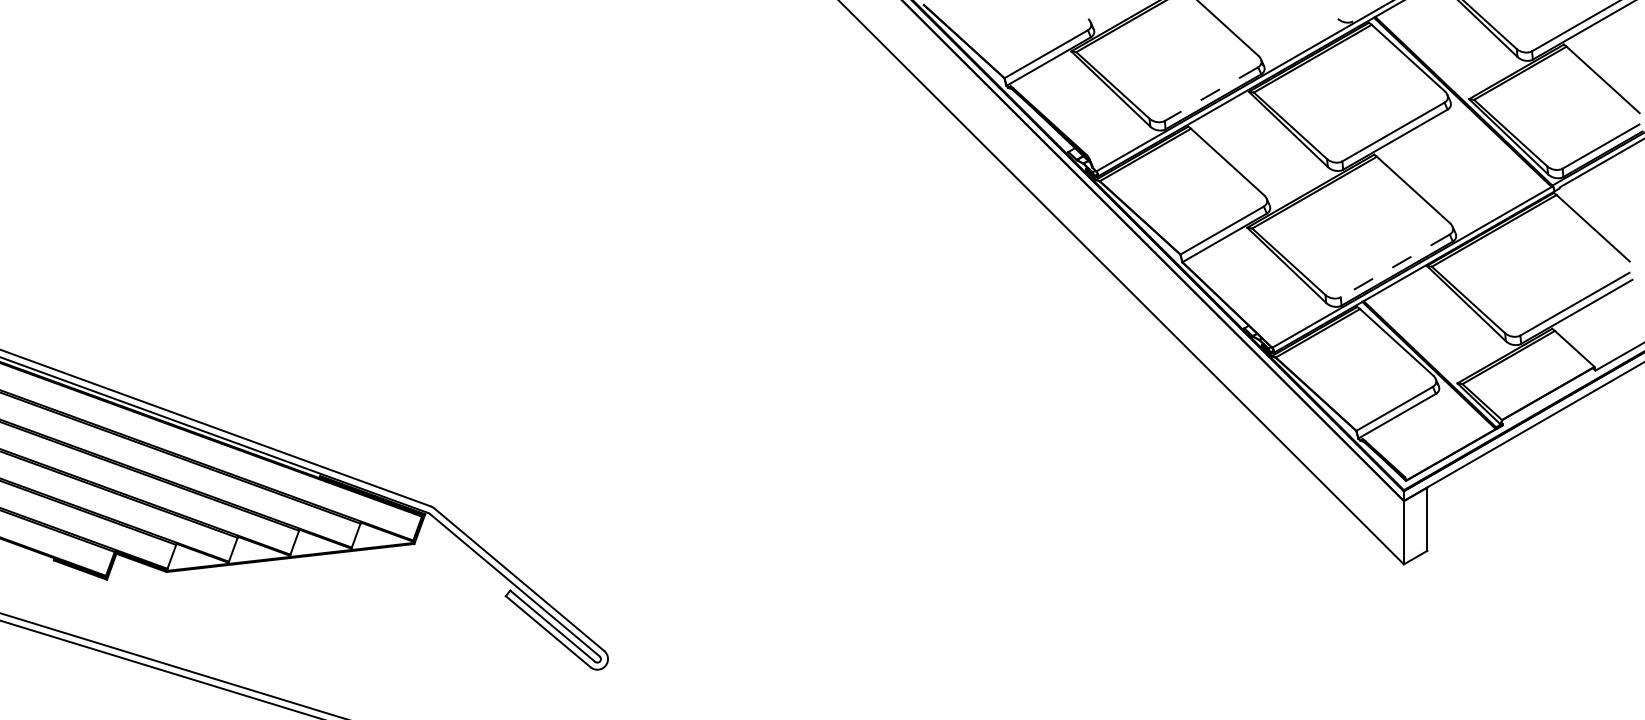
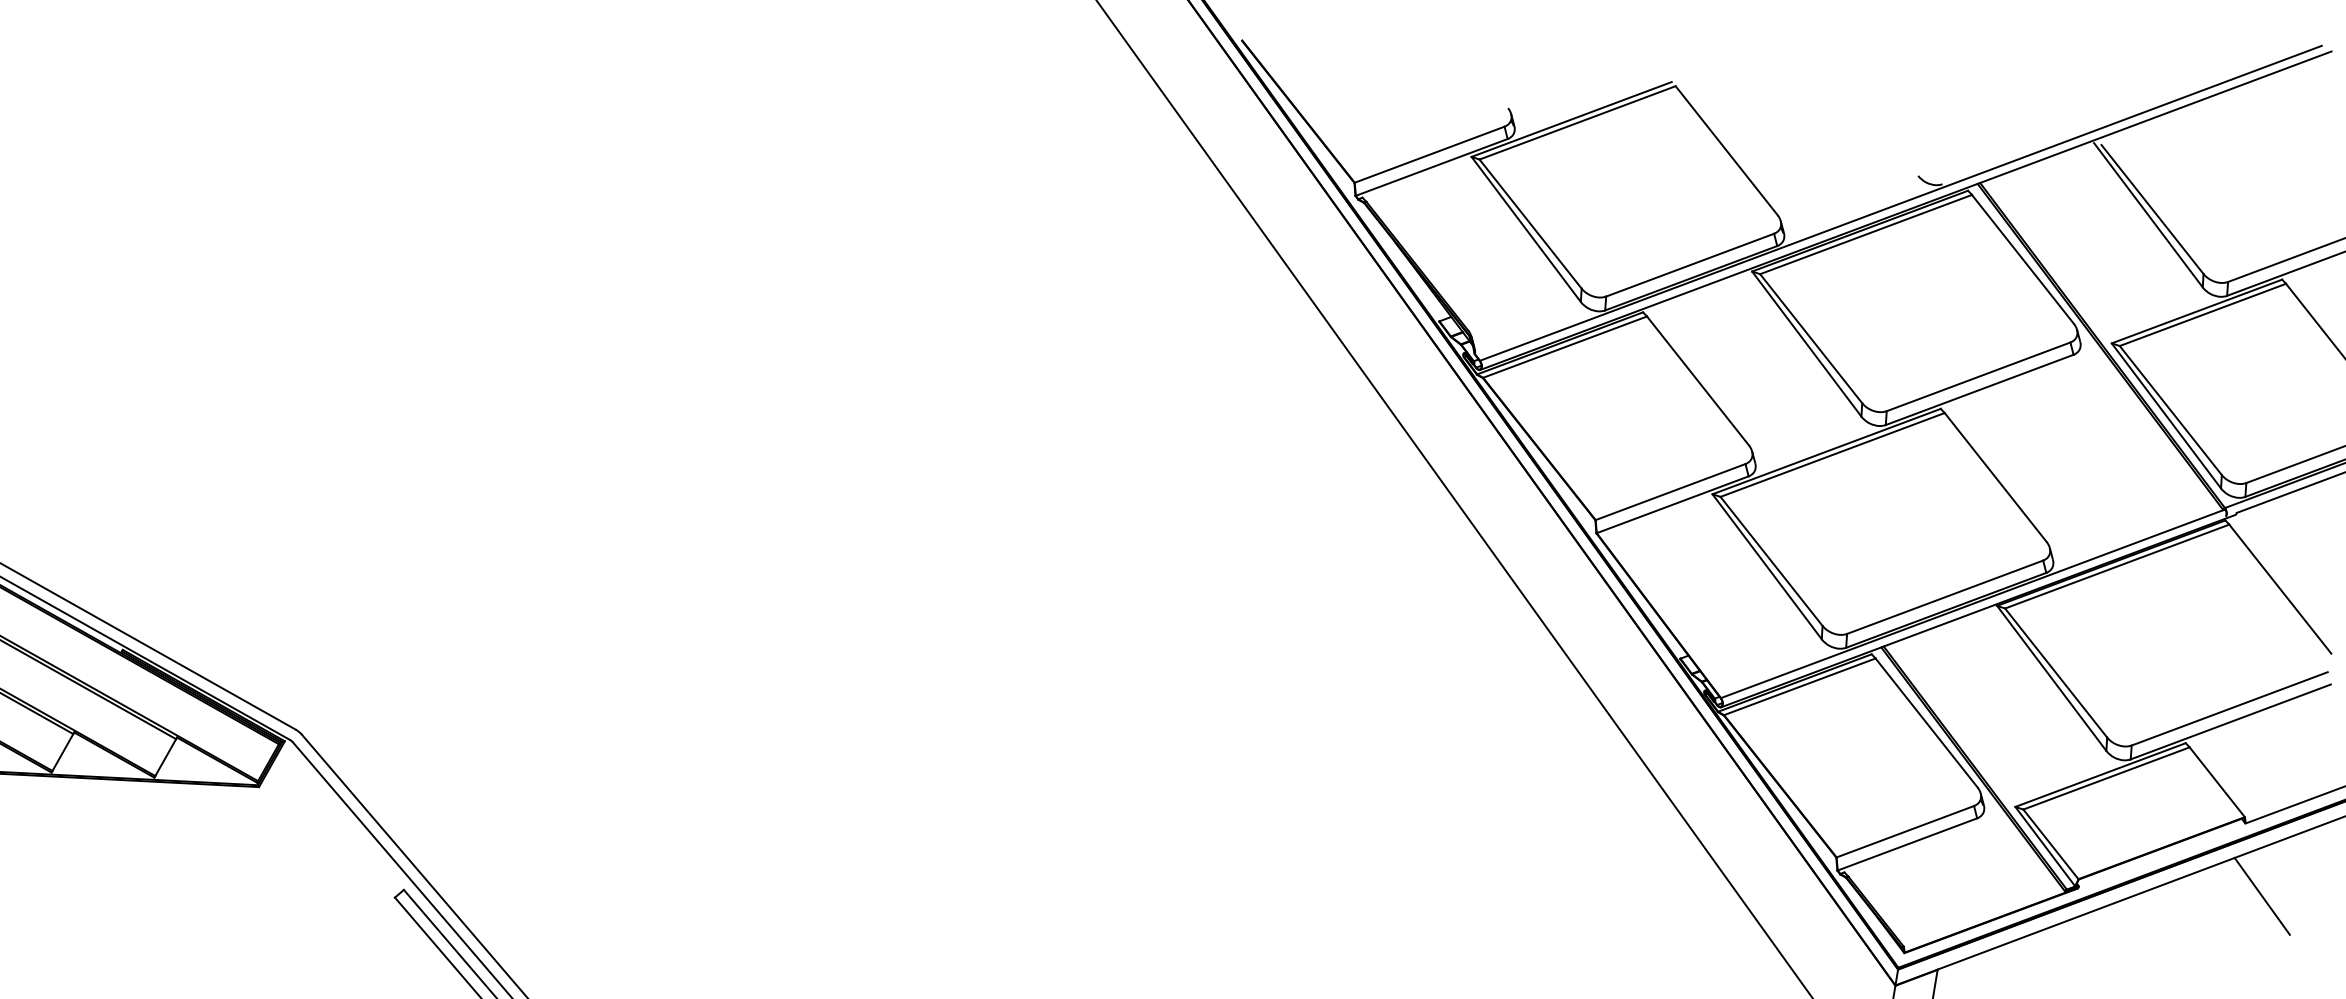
line: (1211, 94) -> (1689, 265), dashed -> solid
line: (1395, 265) -> (1945, 596), dashed -> solid
line: (1612, 412) -> (2261, 896), added

